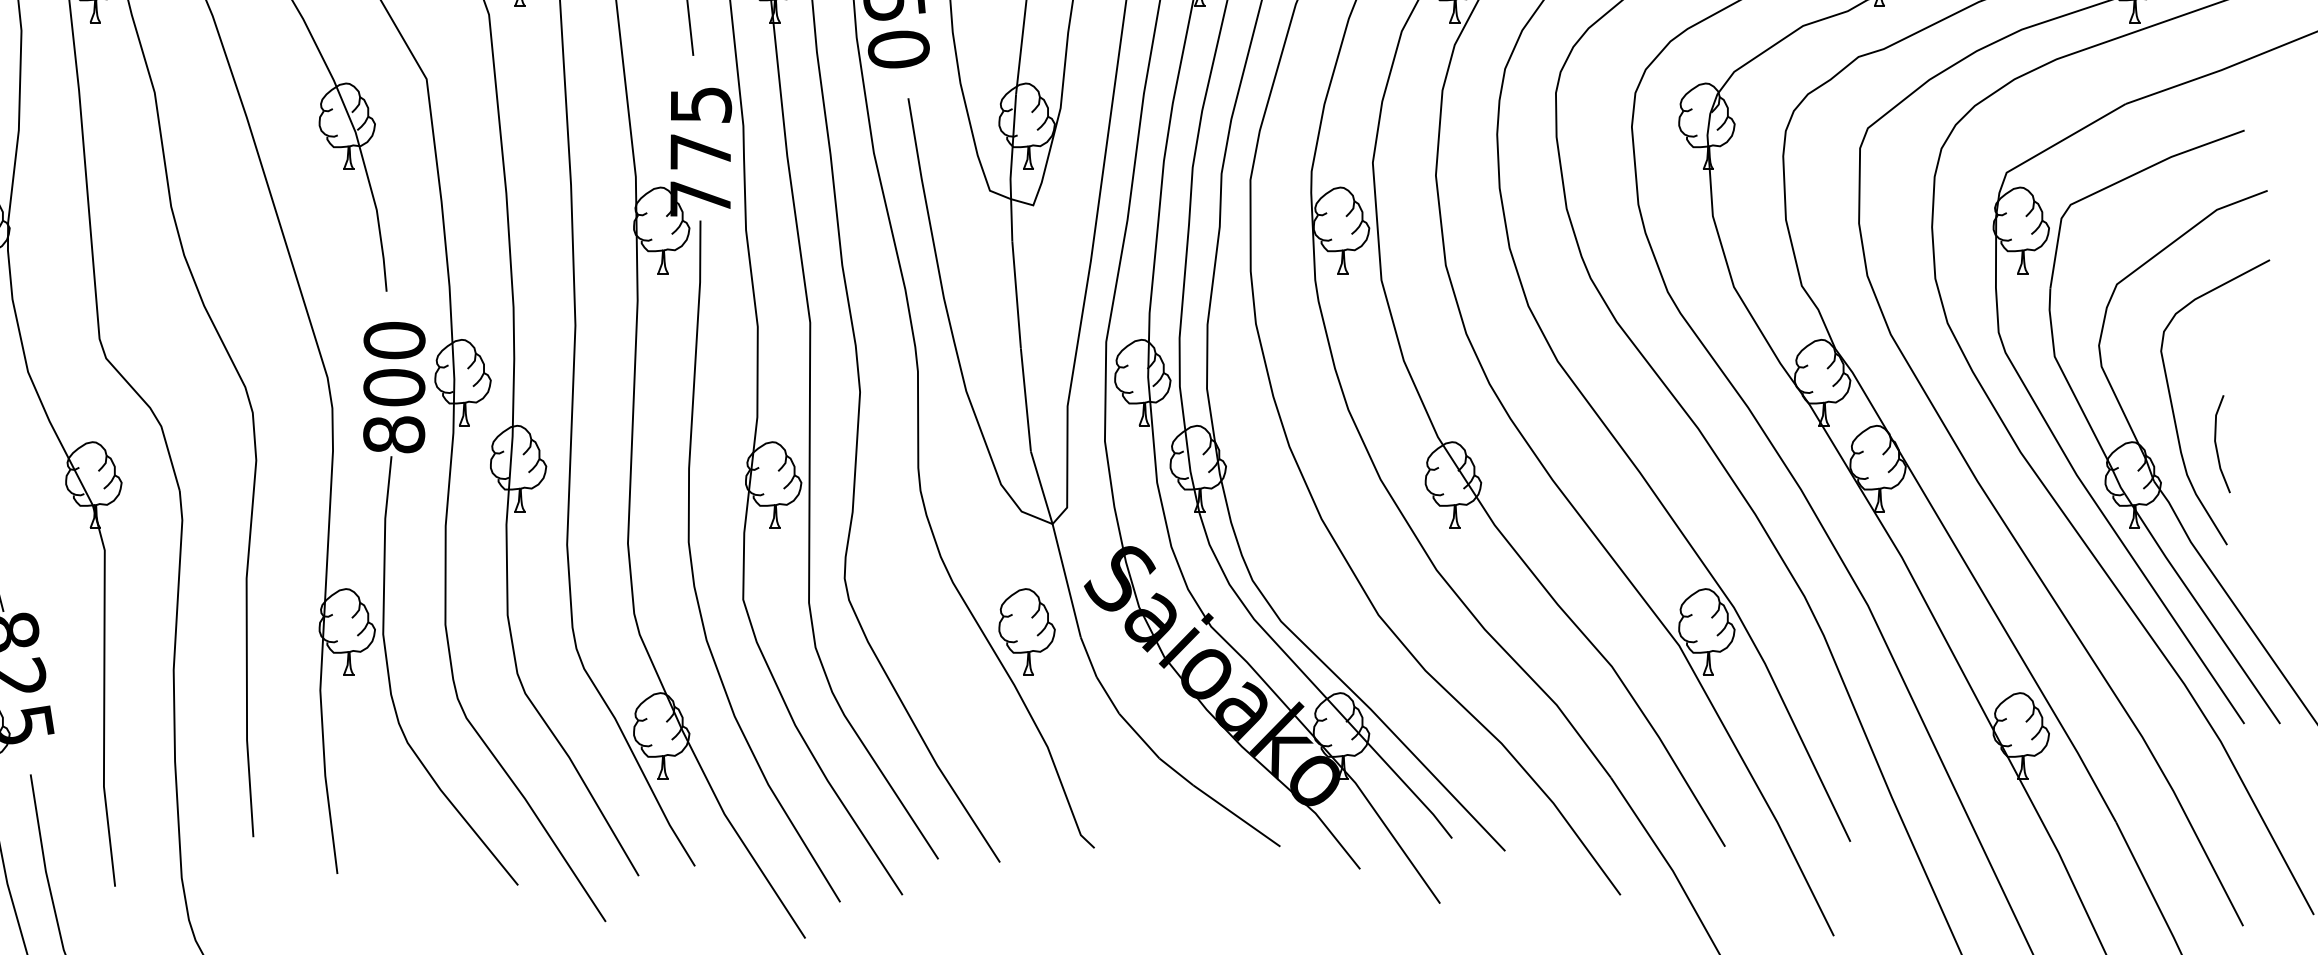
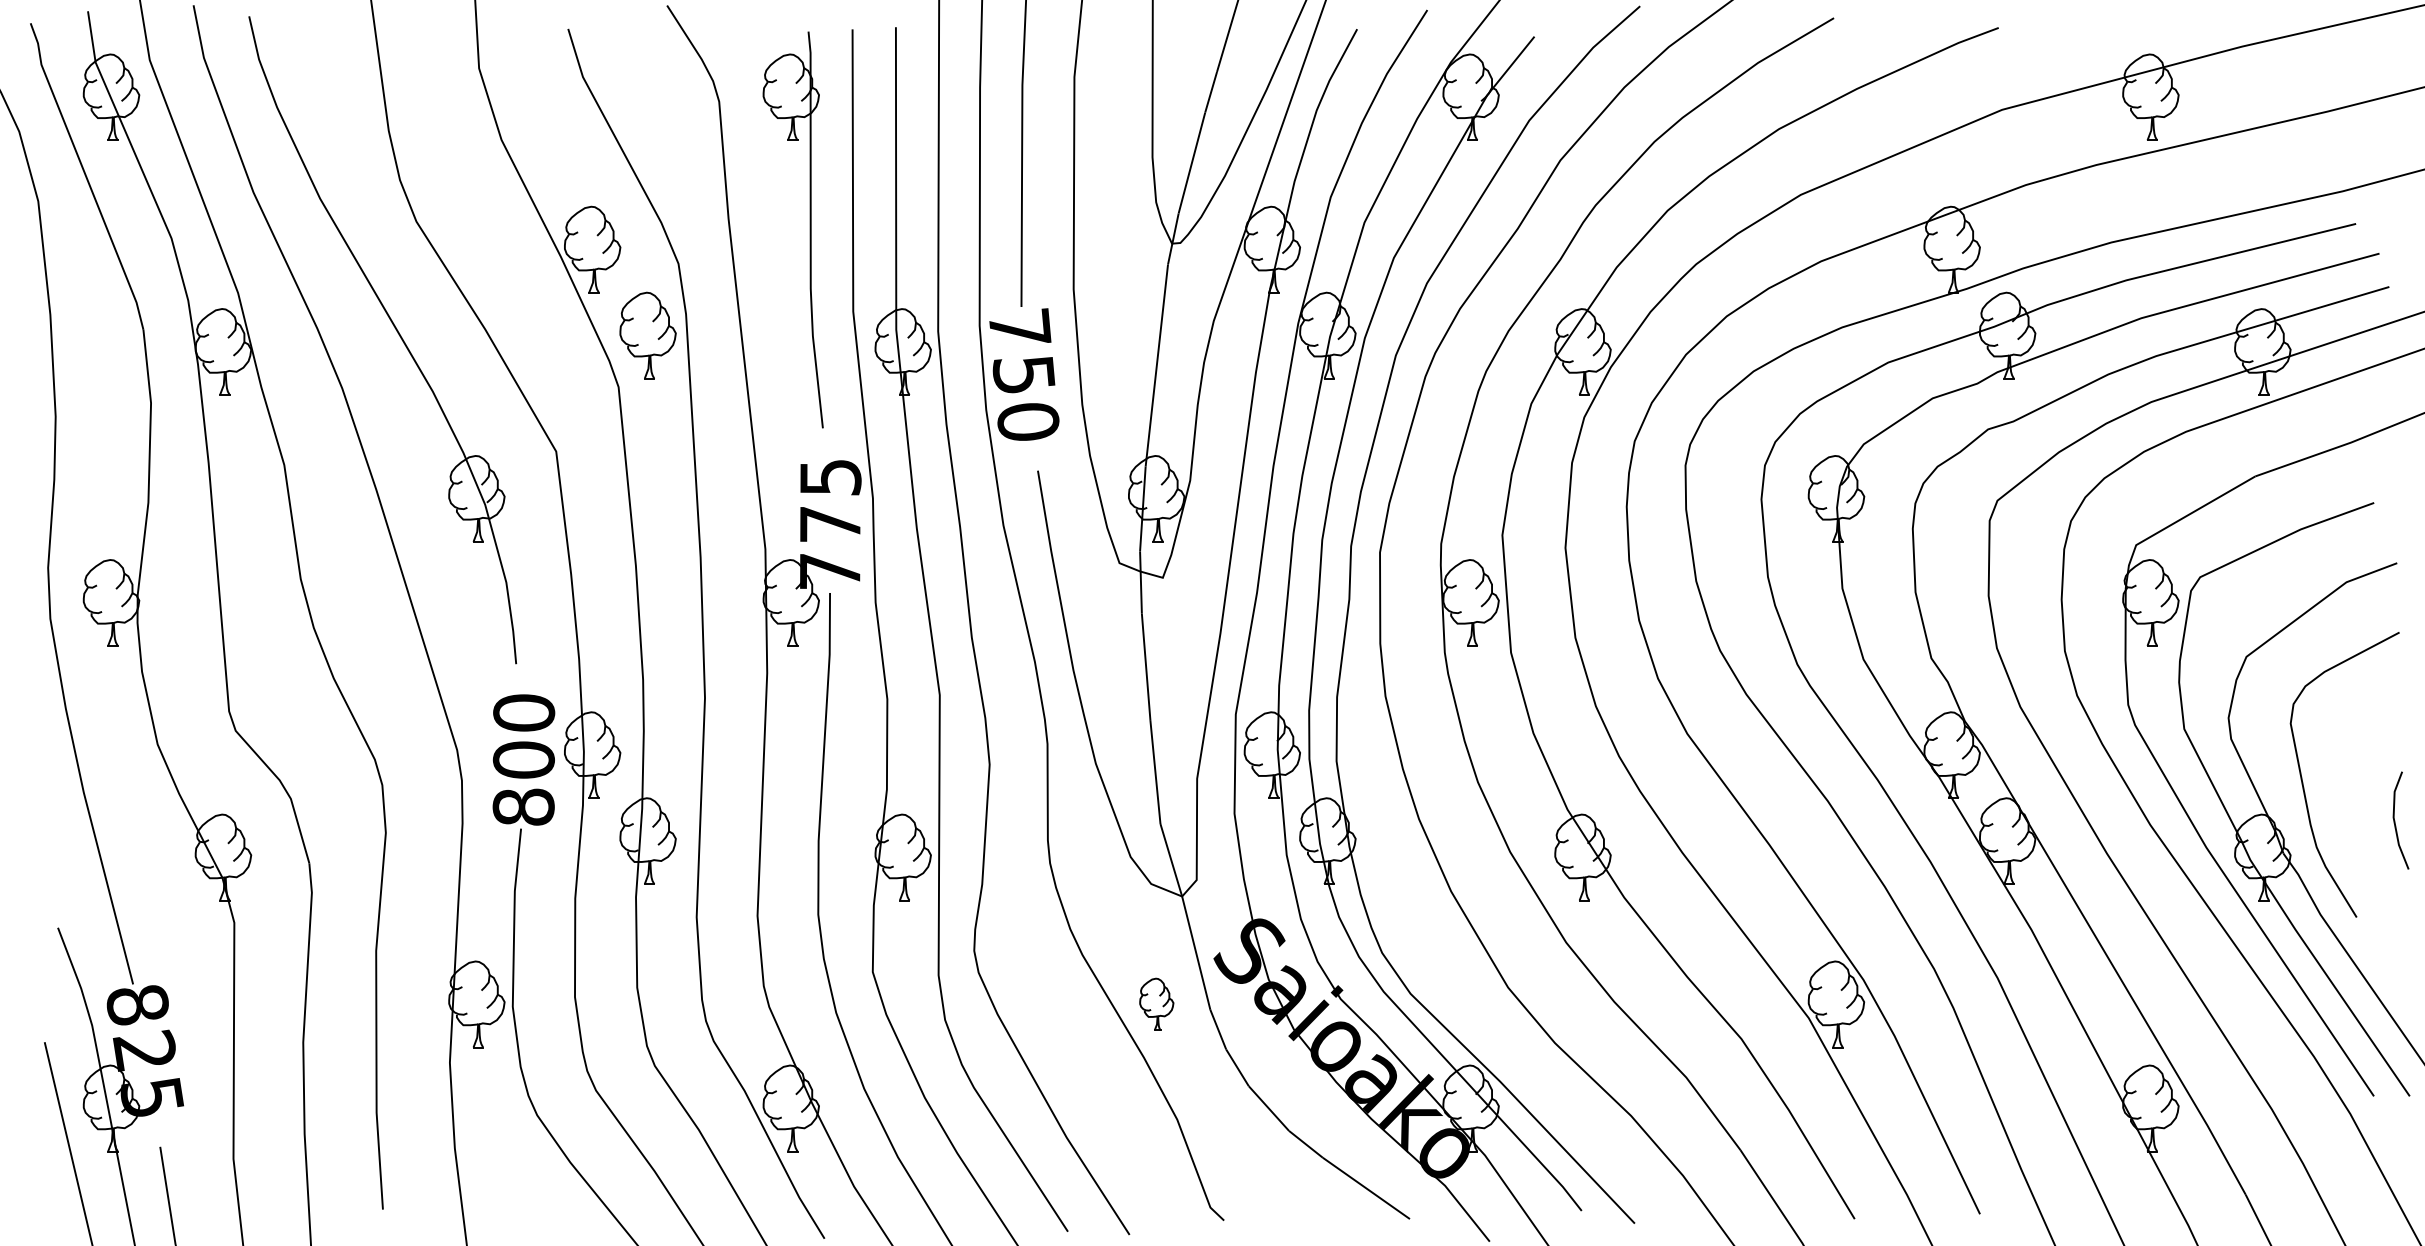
line: (2216, 444) -> (2395, 820), moved
part: (1026, 632) -> (1156, 1004), size x0.6

